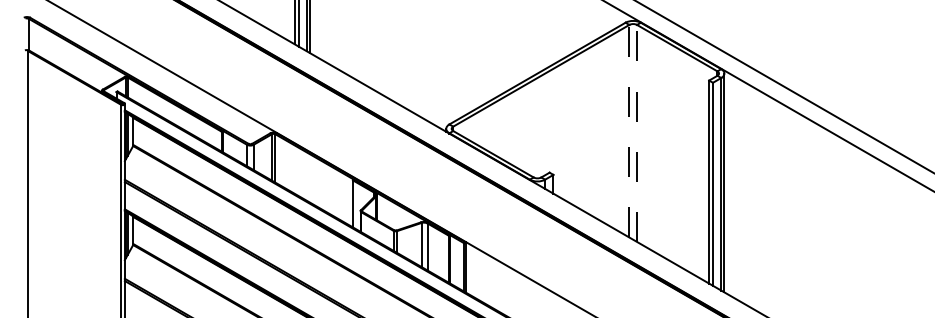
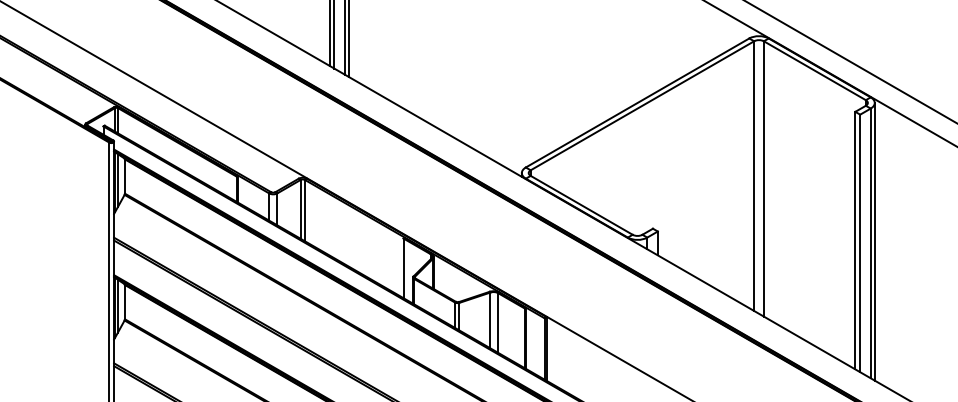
line: (629, 130) -> (754, 175), dashed -> solid
line: (637, 132) -> (764, 177), dashed -> solid

